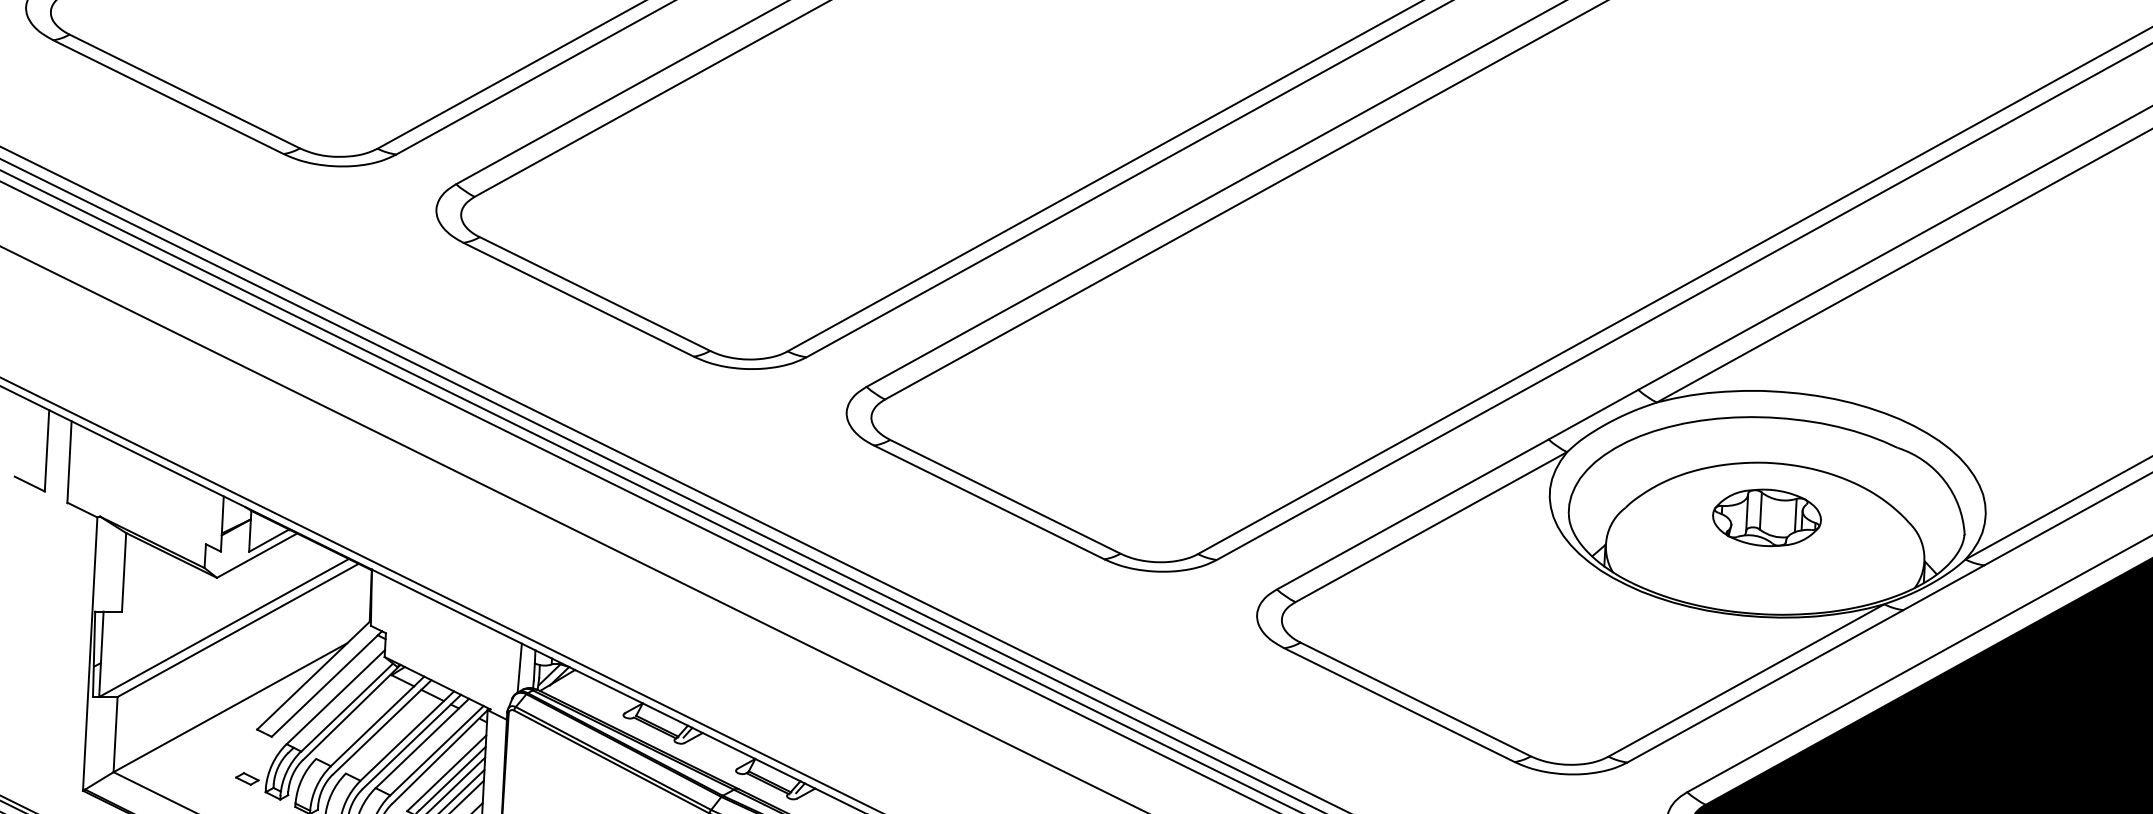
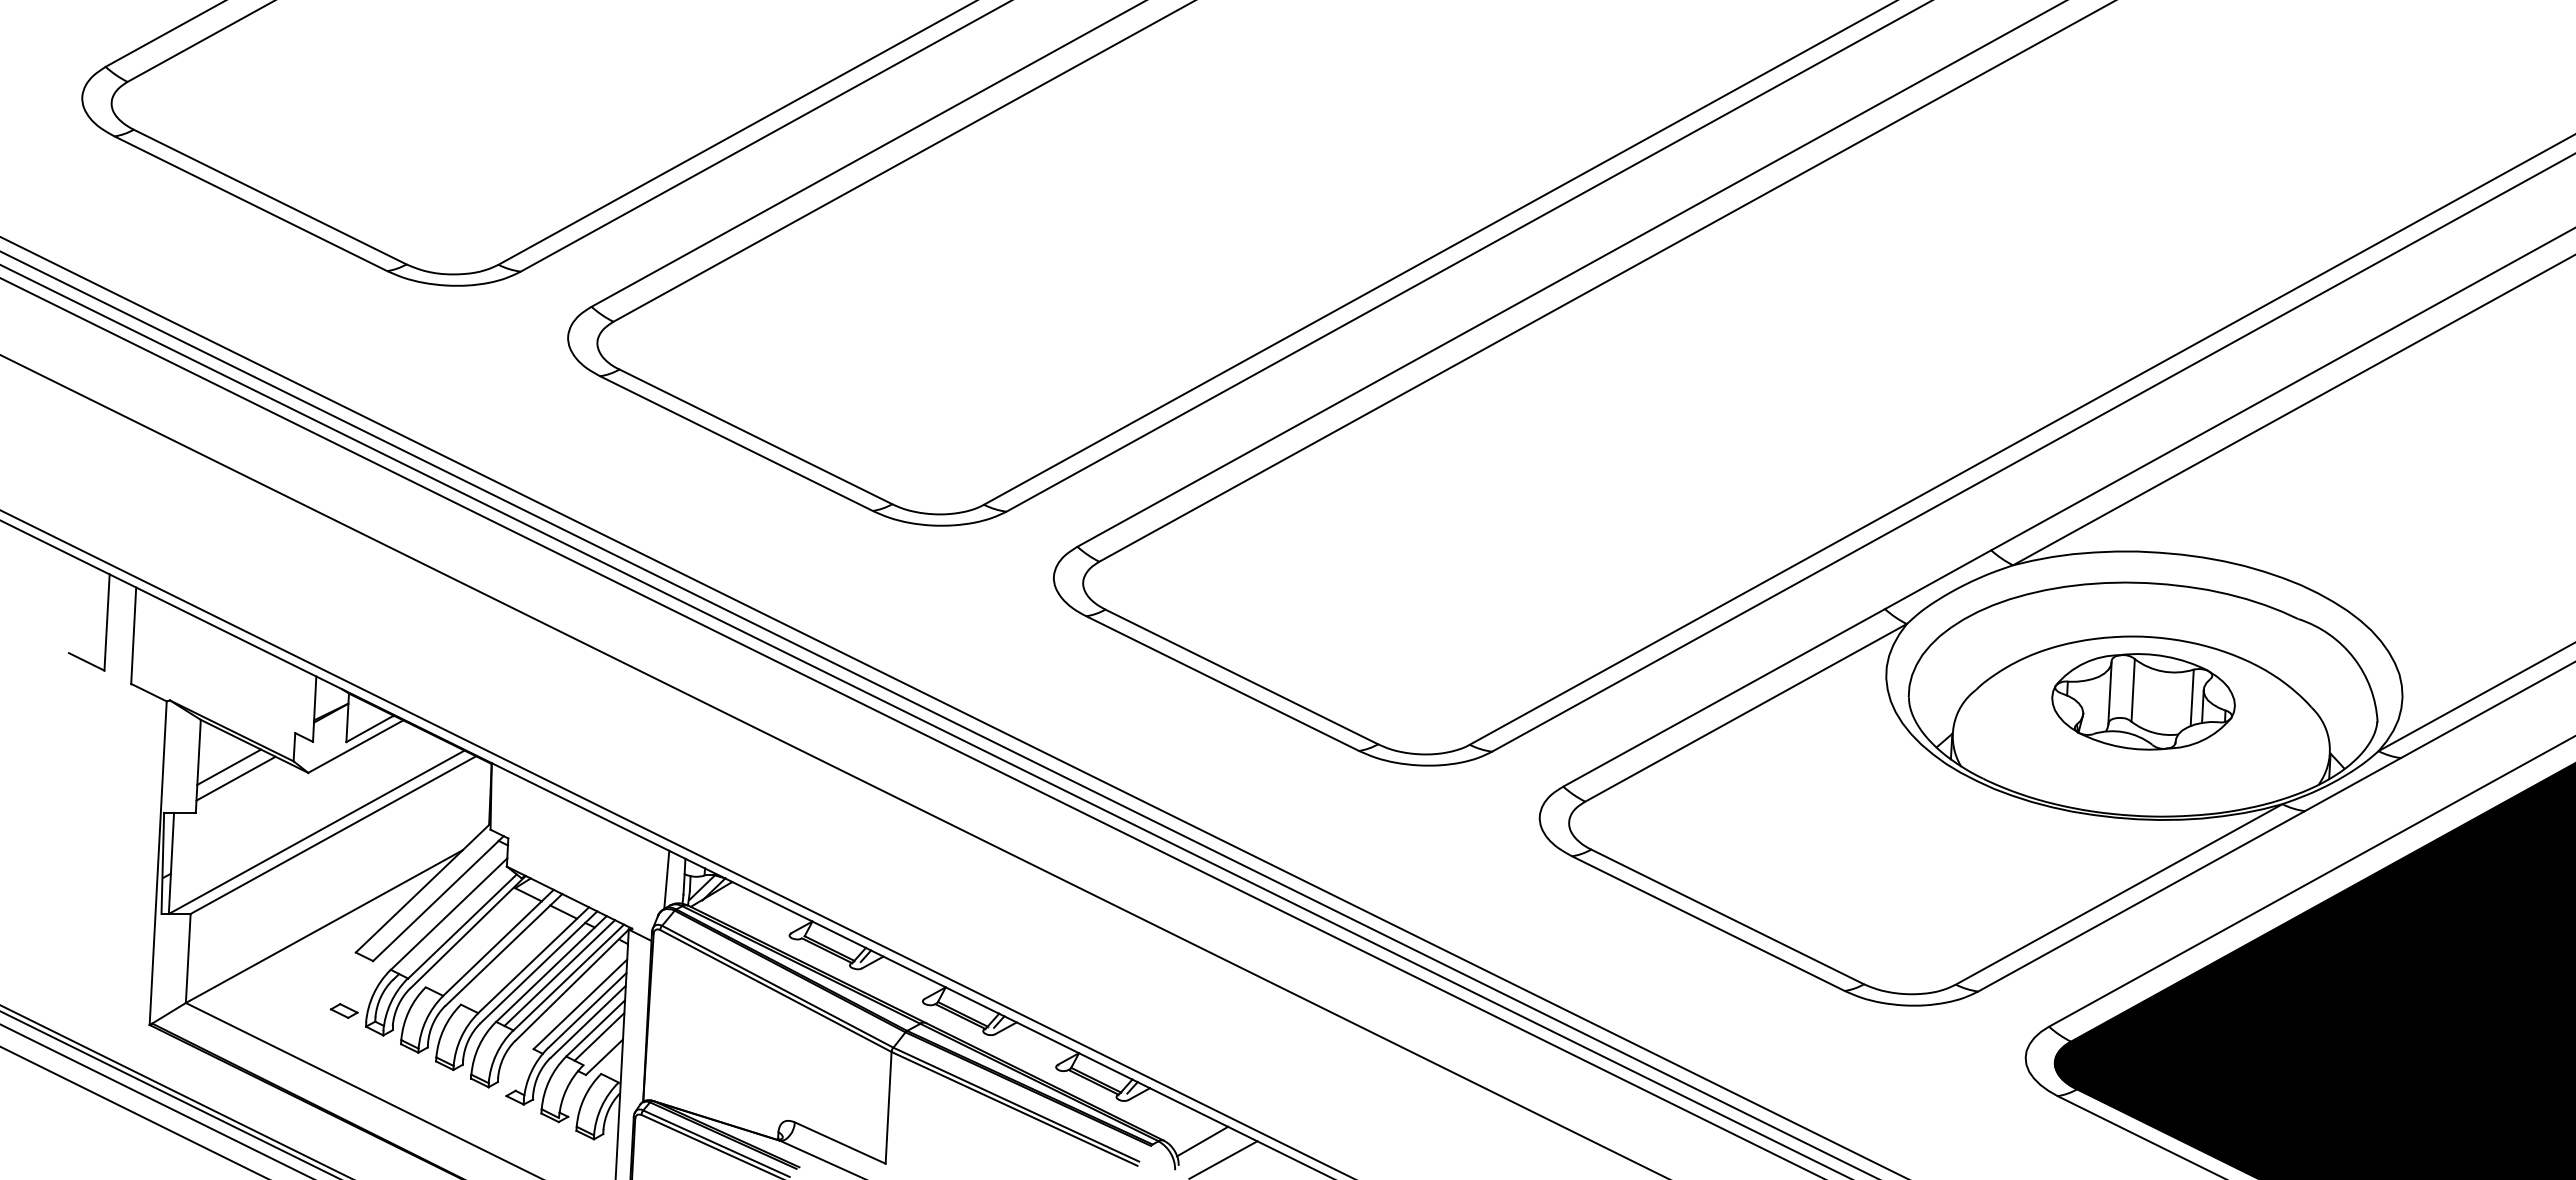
part: (1766, 517) -> (2143, 701), size x1.43
line: (149, 572) -> (228, 766), added
line: (155, 582) -> (235, 778), added
line: (429, 746) -> (559, 972), added

